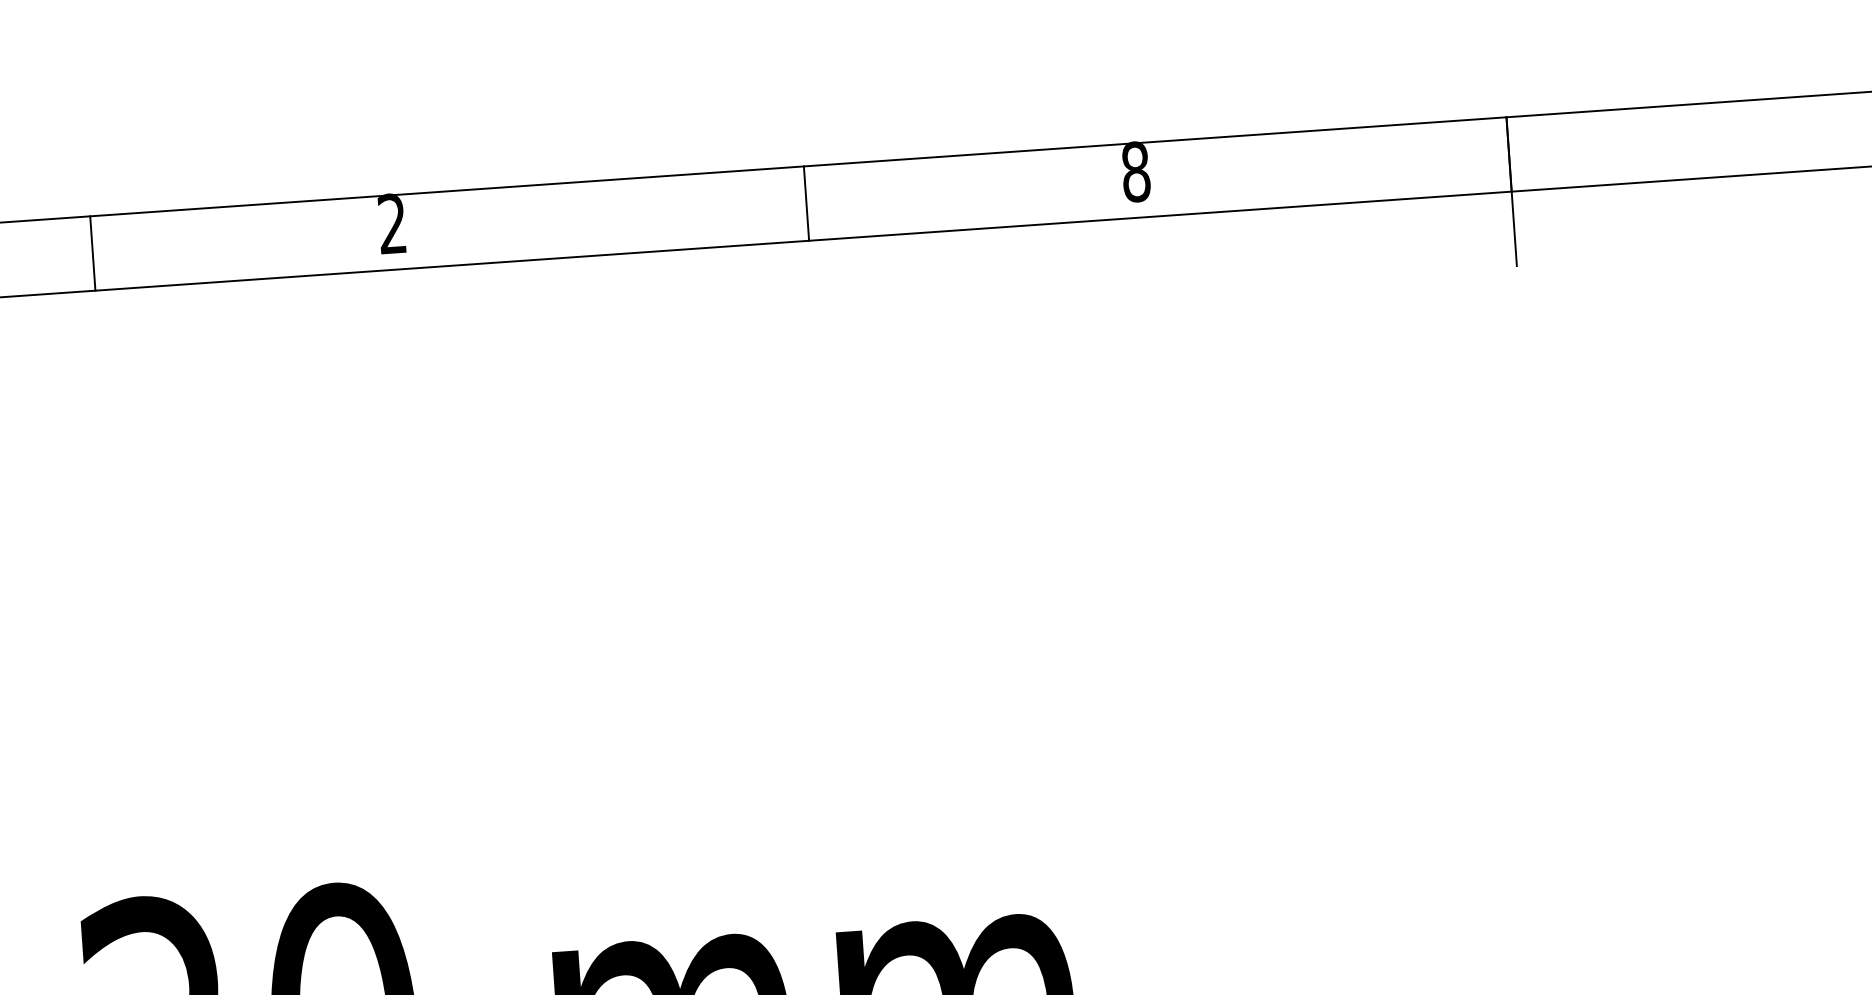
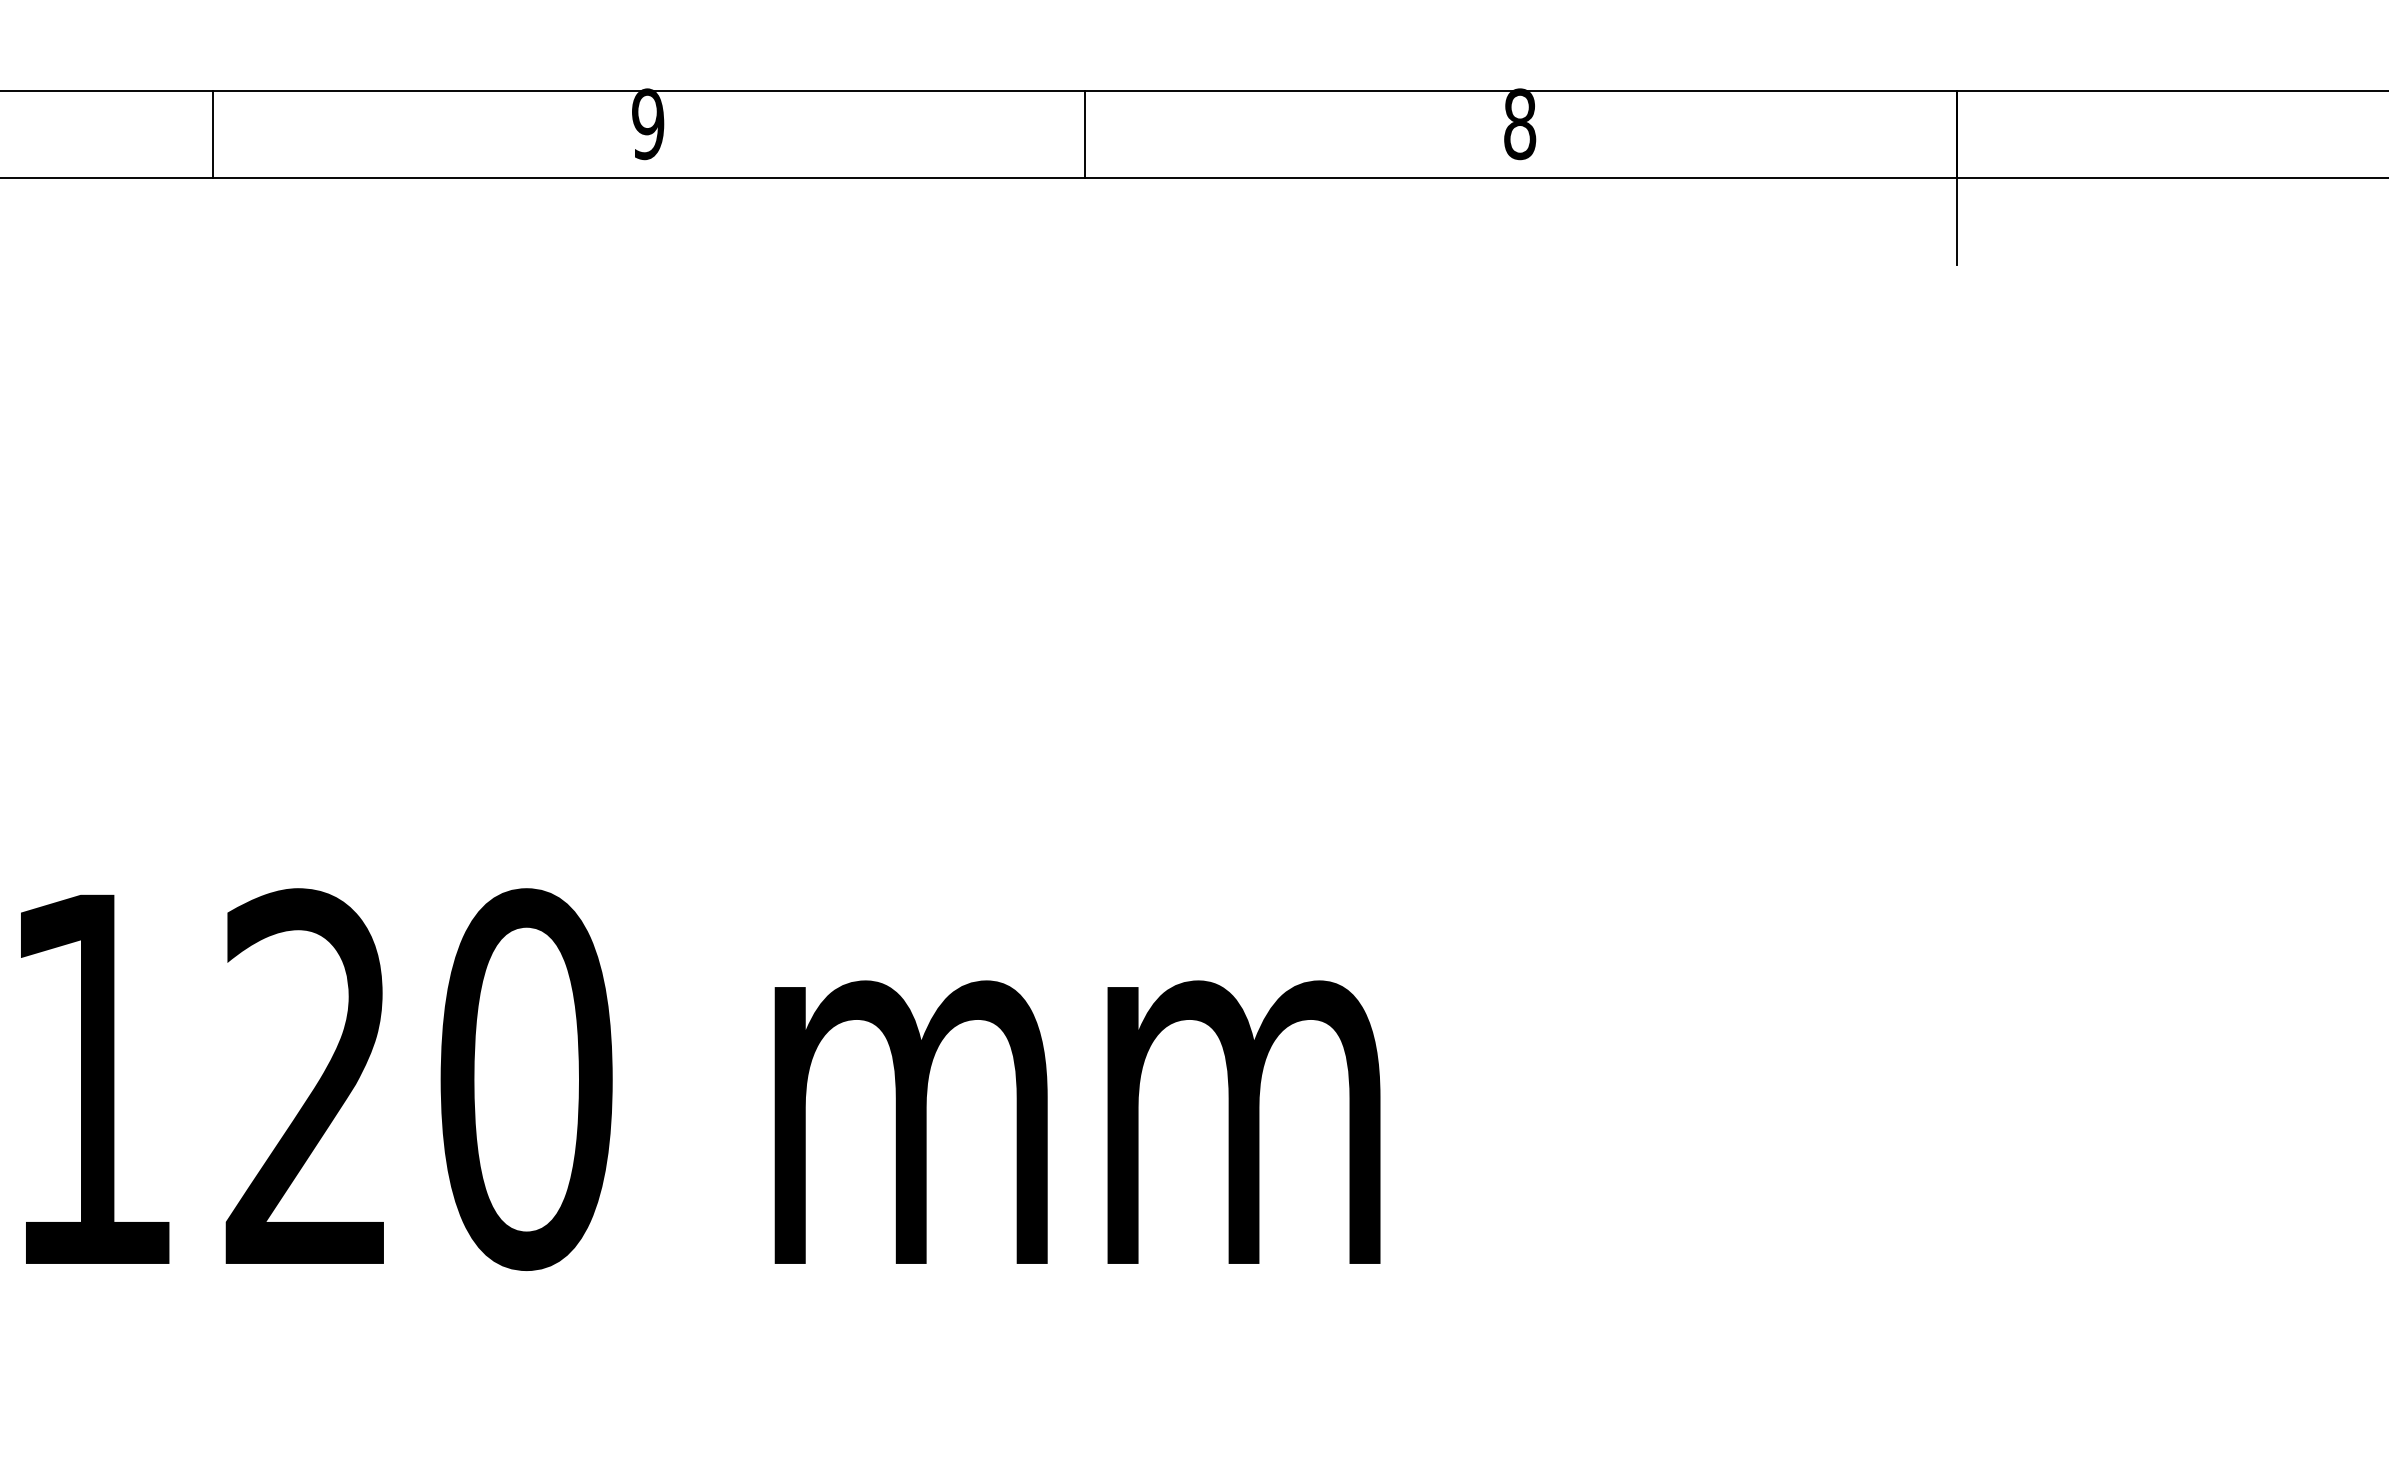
line: (806, 202) -> (1084, 133), moved
text: (392, 224) -> (648, 124), 2 -> 9
line: (93, 252) -> (213, 133), moved

